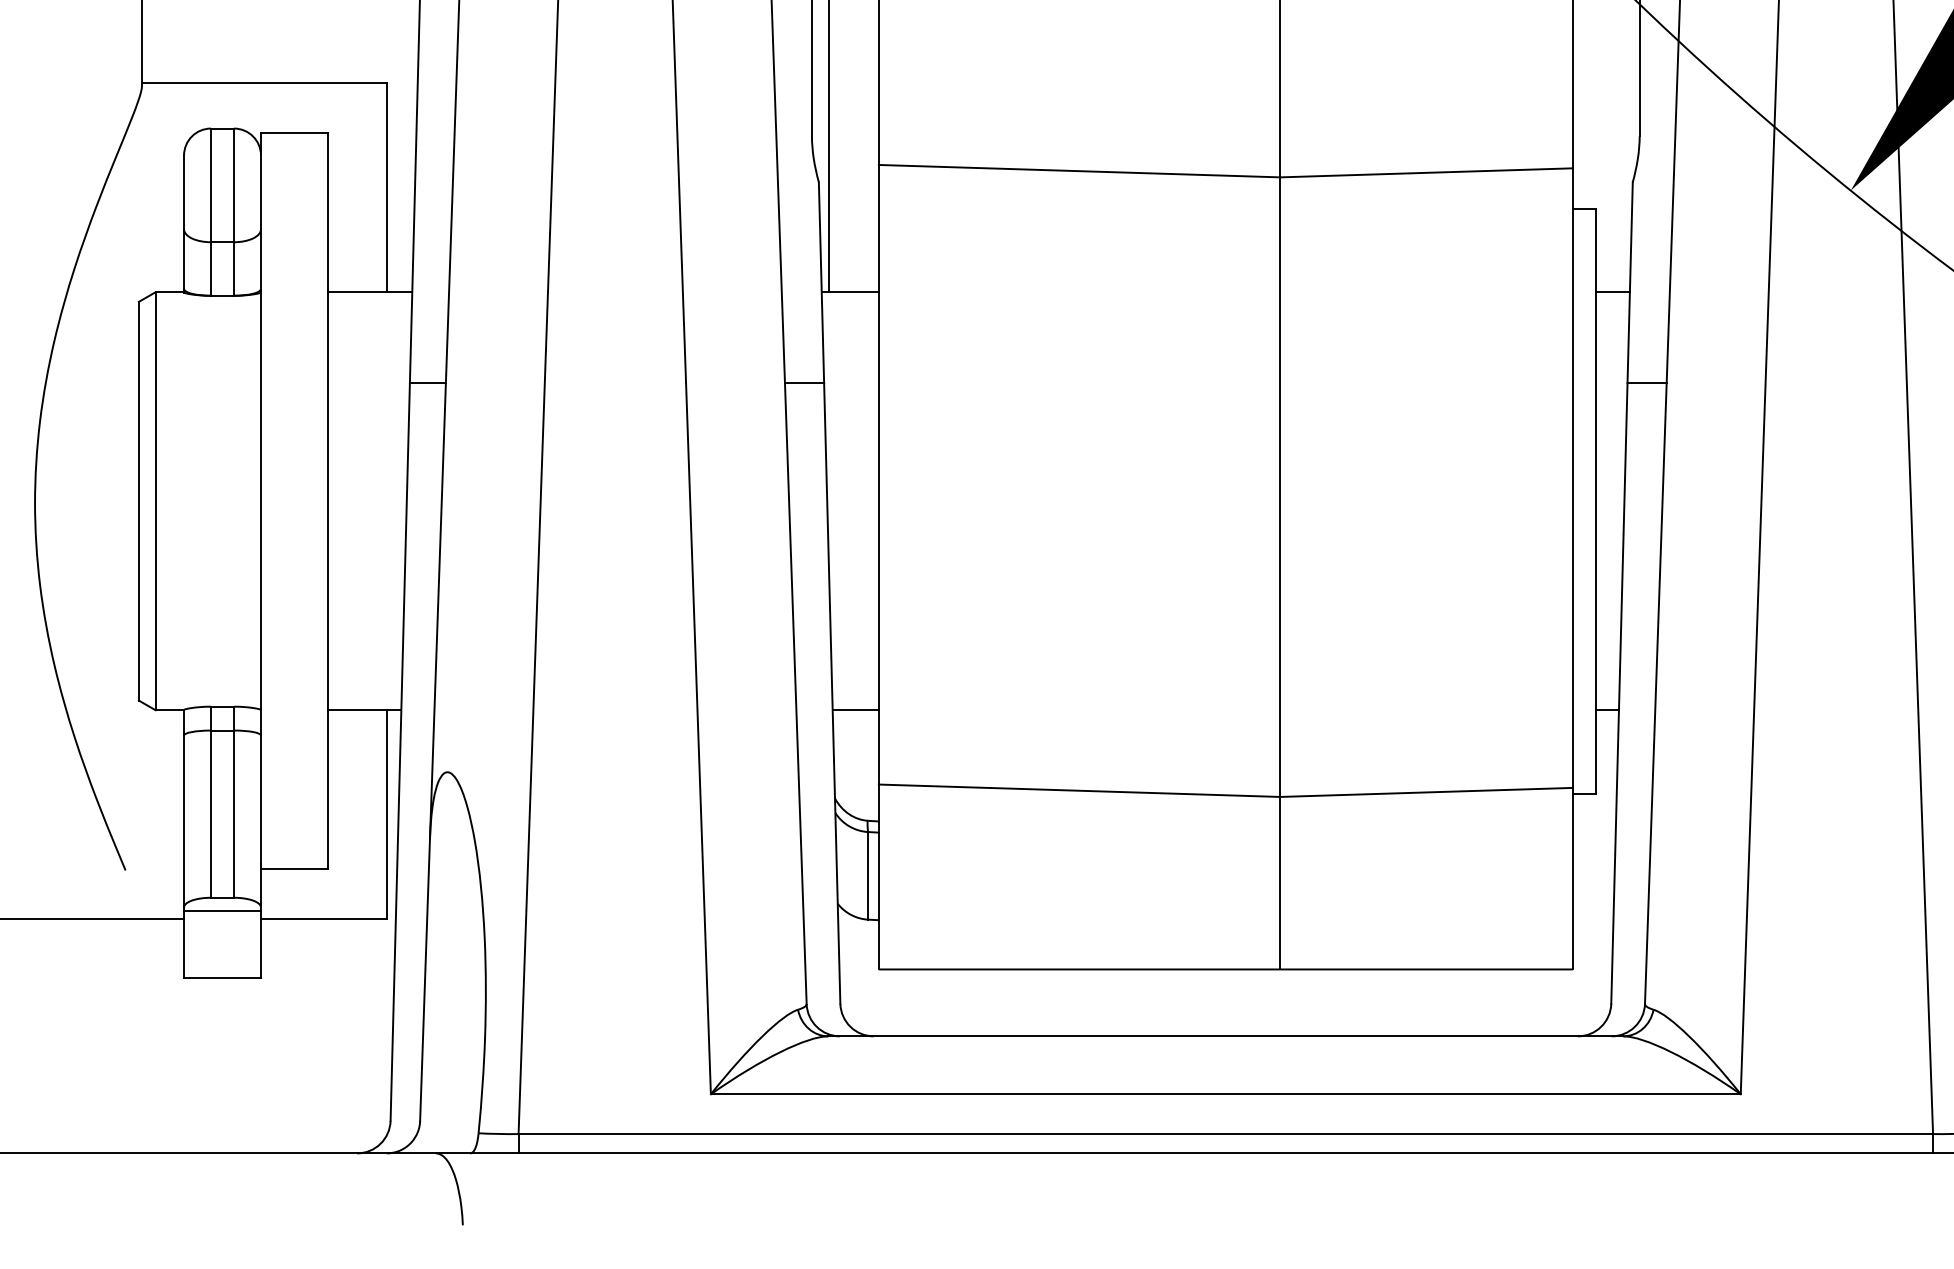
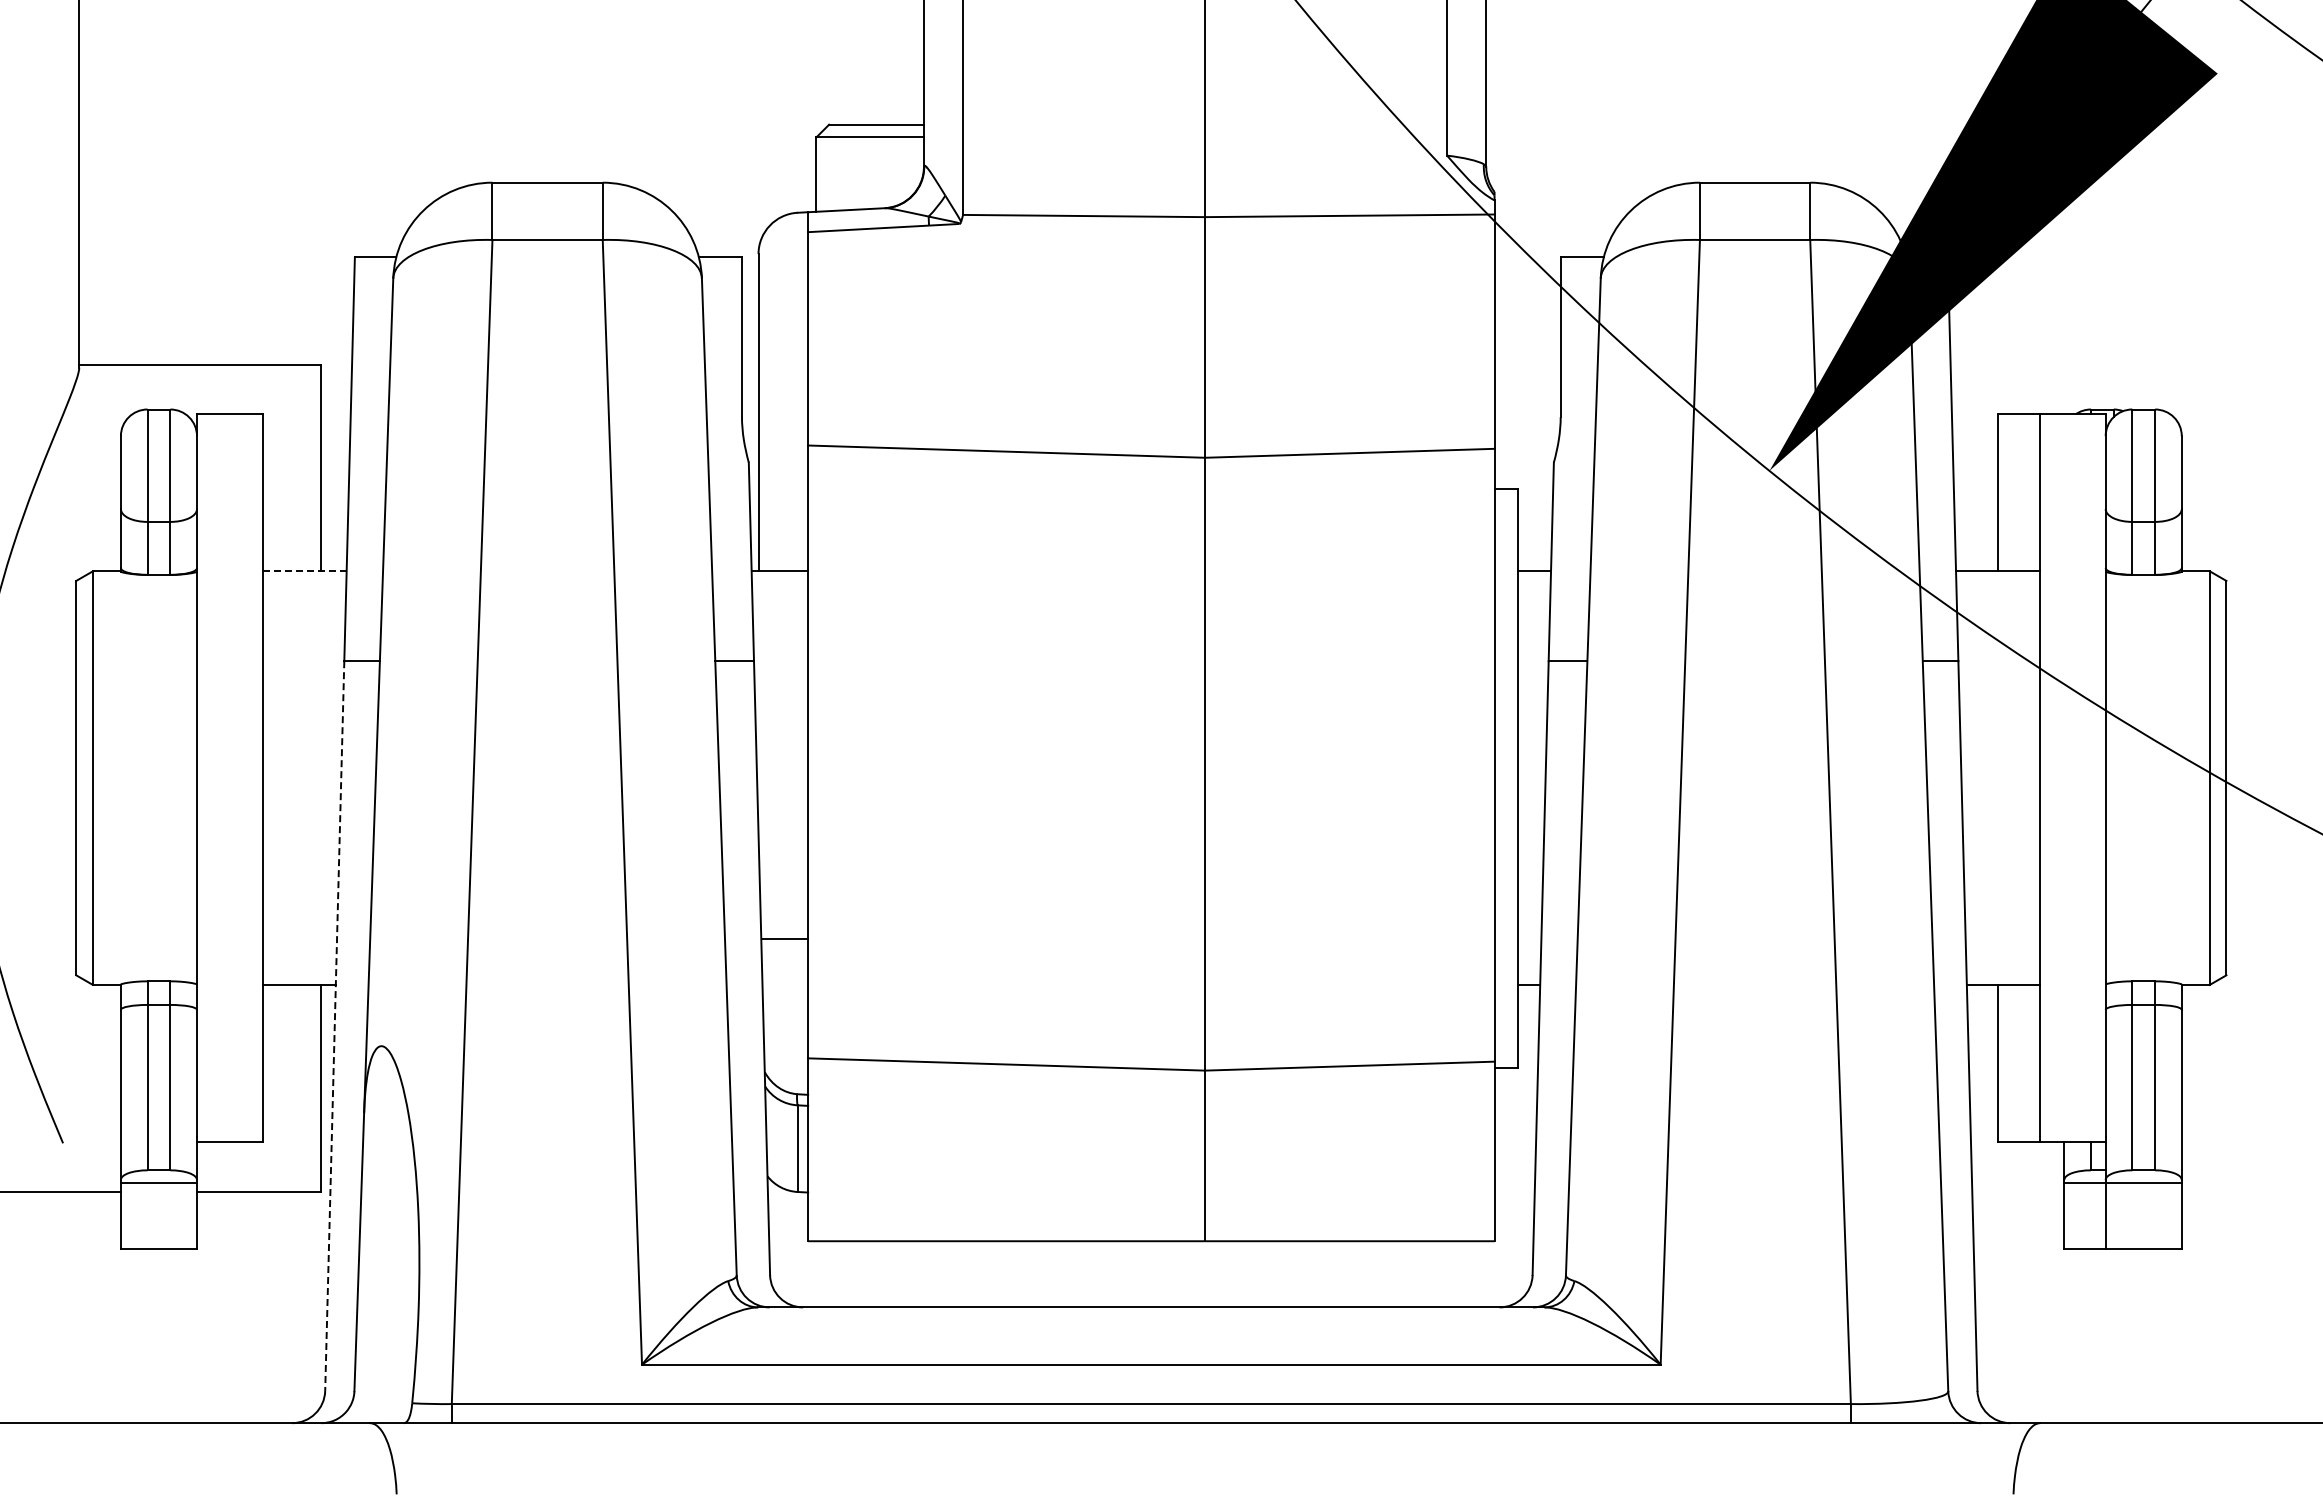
line: (369, 292) -> (304, 571), solid -> dashed
line: (855, 709) -> (785, 938), moved
line: (399, 752) -> (334, 1026), solid -> dashed

